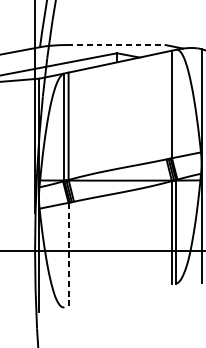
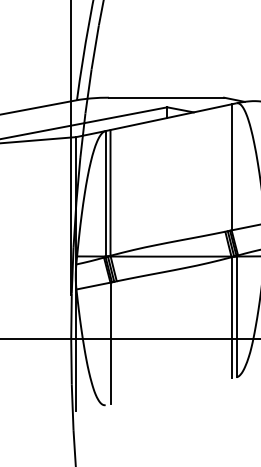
line: (116, 44) -> (166, 97), dashed -> solid
line: (68, 254) -> (110, 343), dashed -> solid

